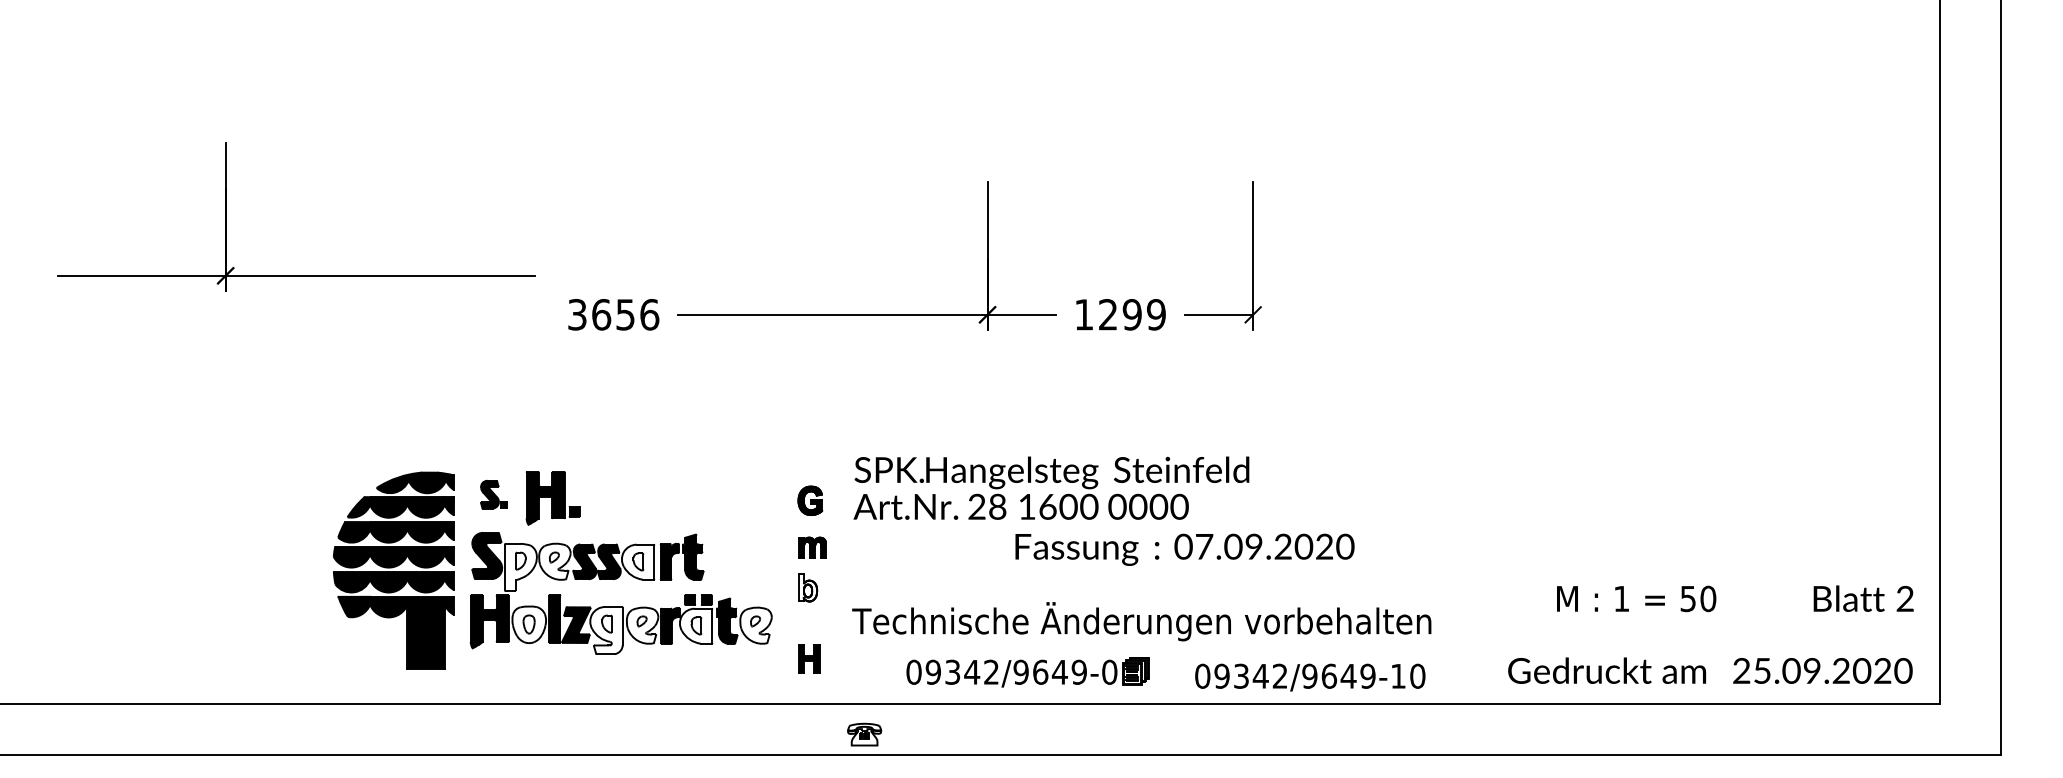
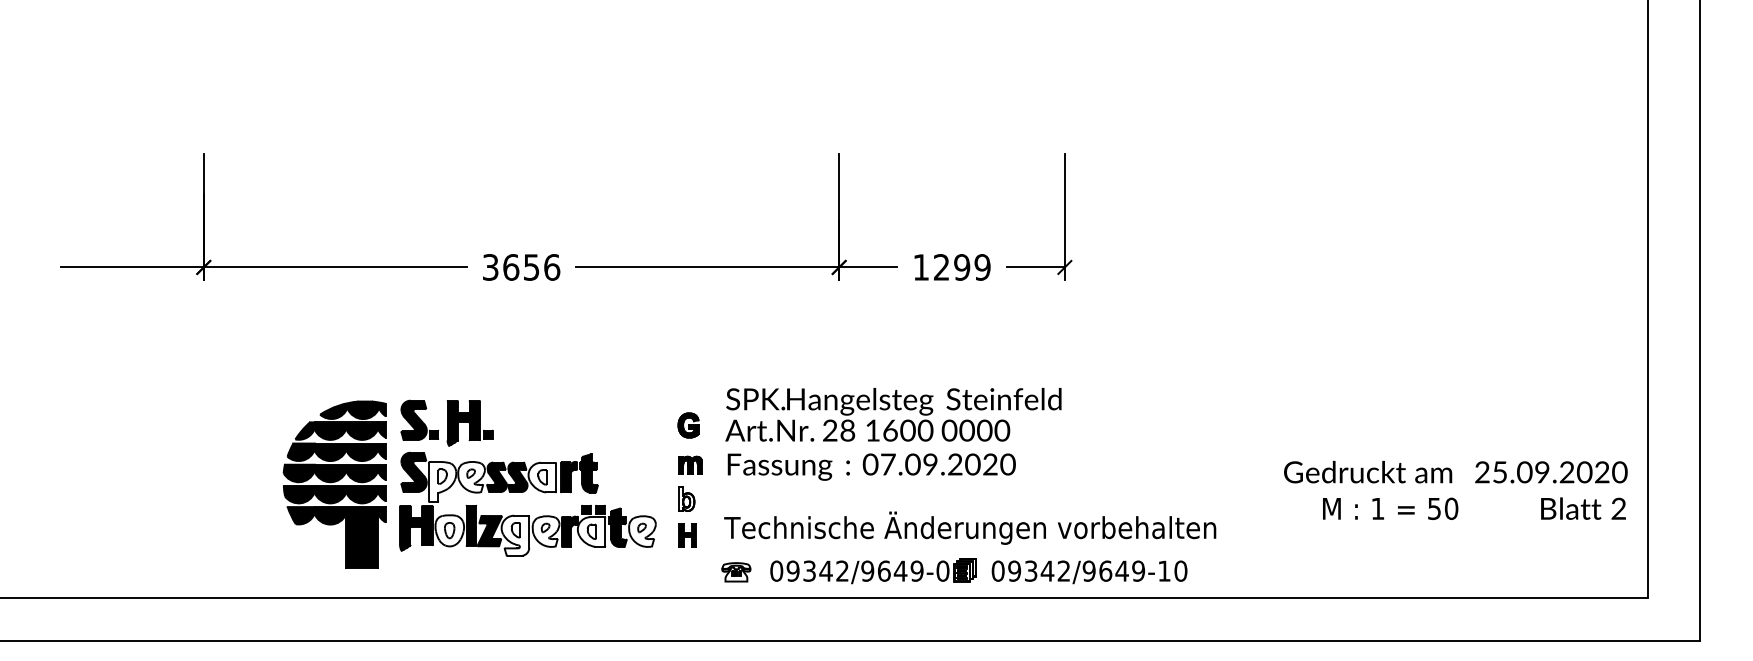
part: (296, 275) -> (263, 267), moved
part: (493, 494) -> (419, 420), size x1.67
text: (1184, 549) -> (871, 466), moved
part: (809, 658) -> (687, 534), moved
text: (1710, 670) -> (1455, 471), moved
text: (1310, 677) -> (1089, 572), moved
part: (864, 734) -> (736, 572), moved

